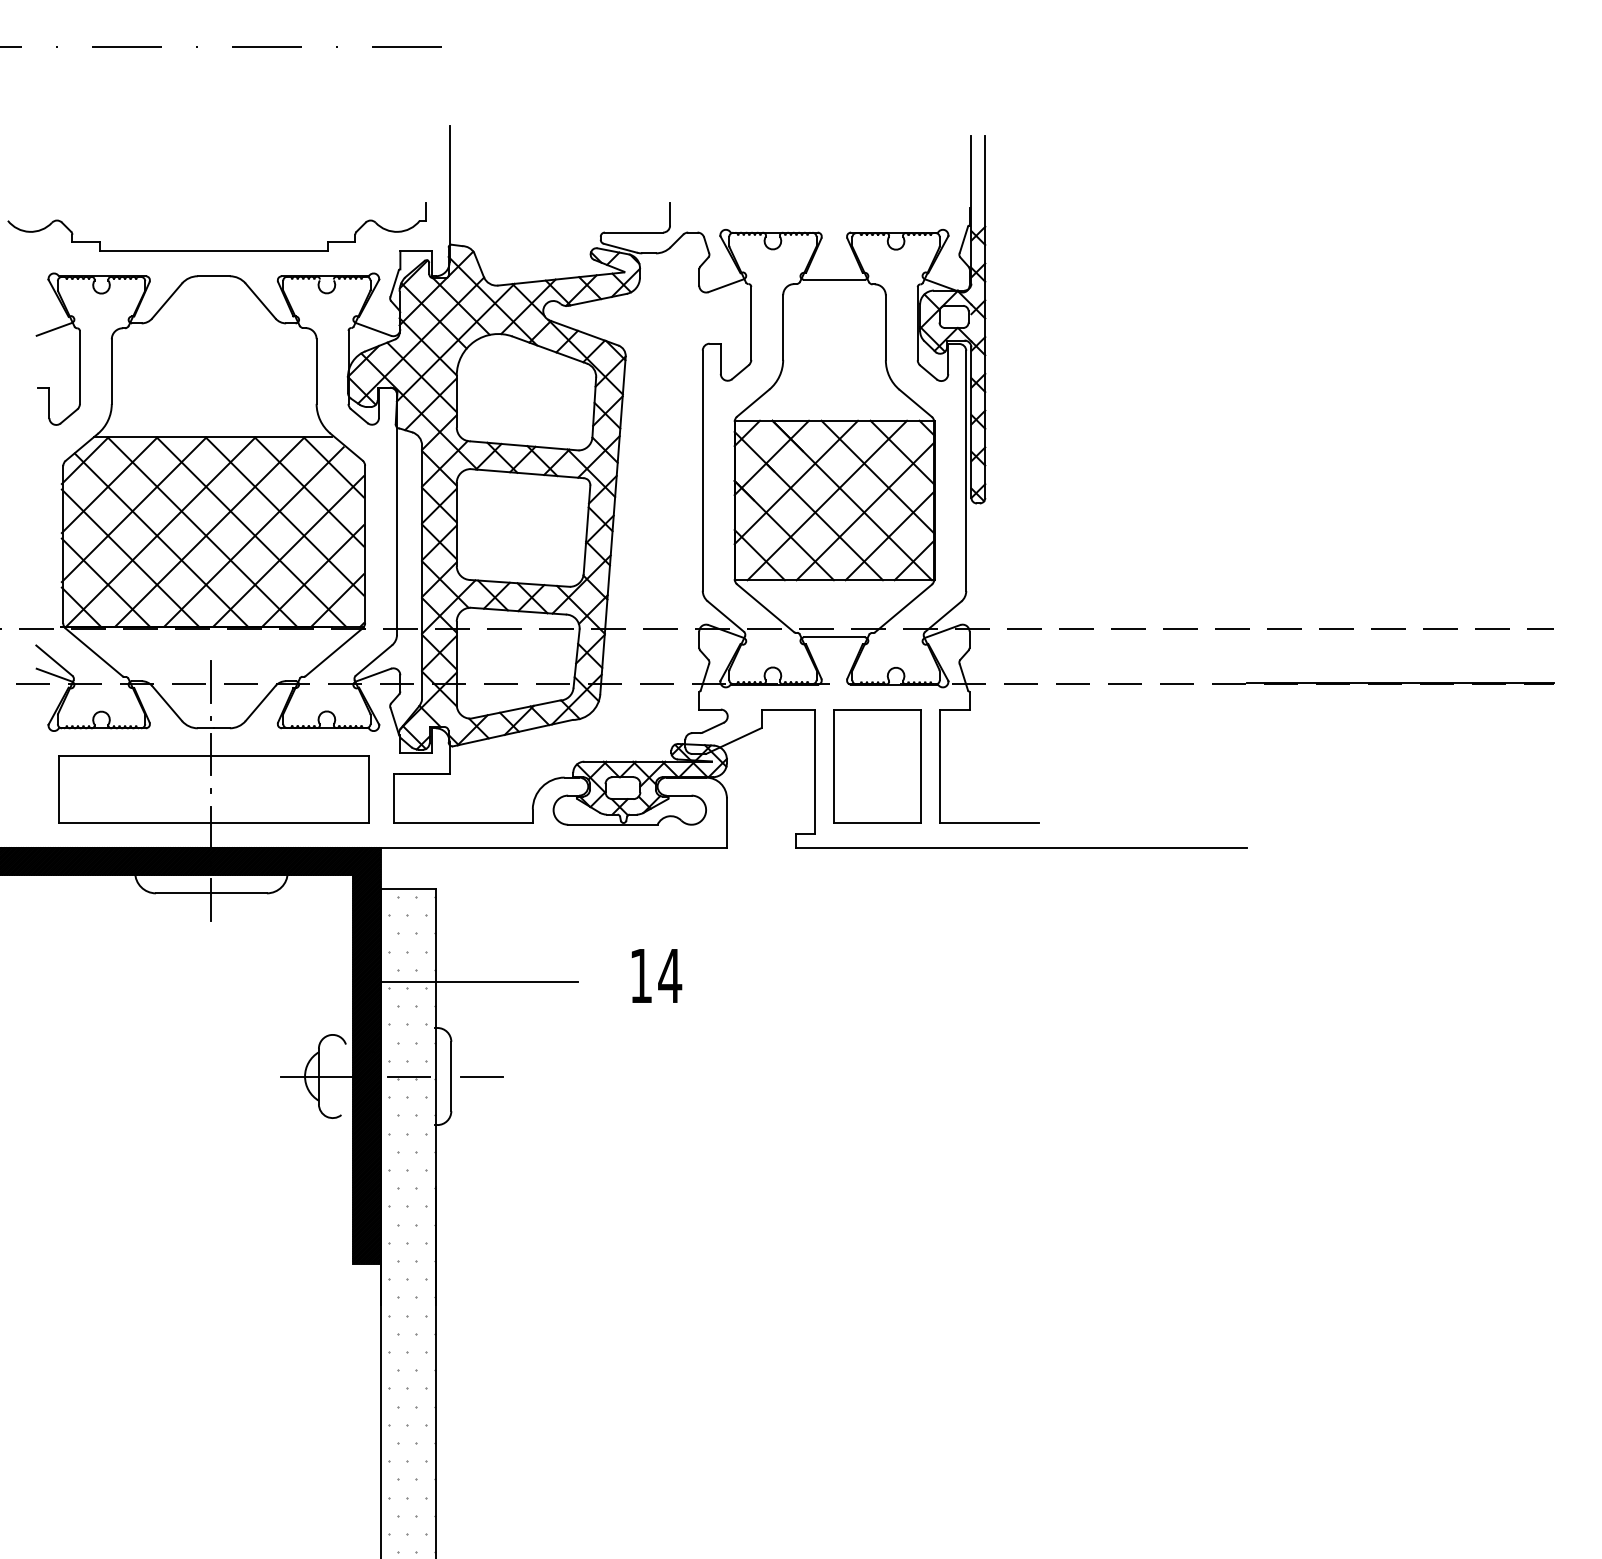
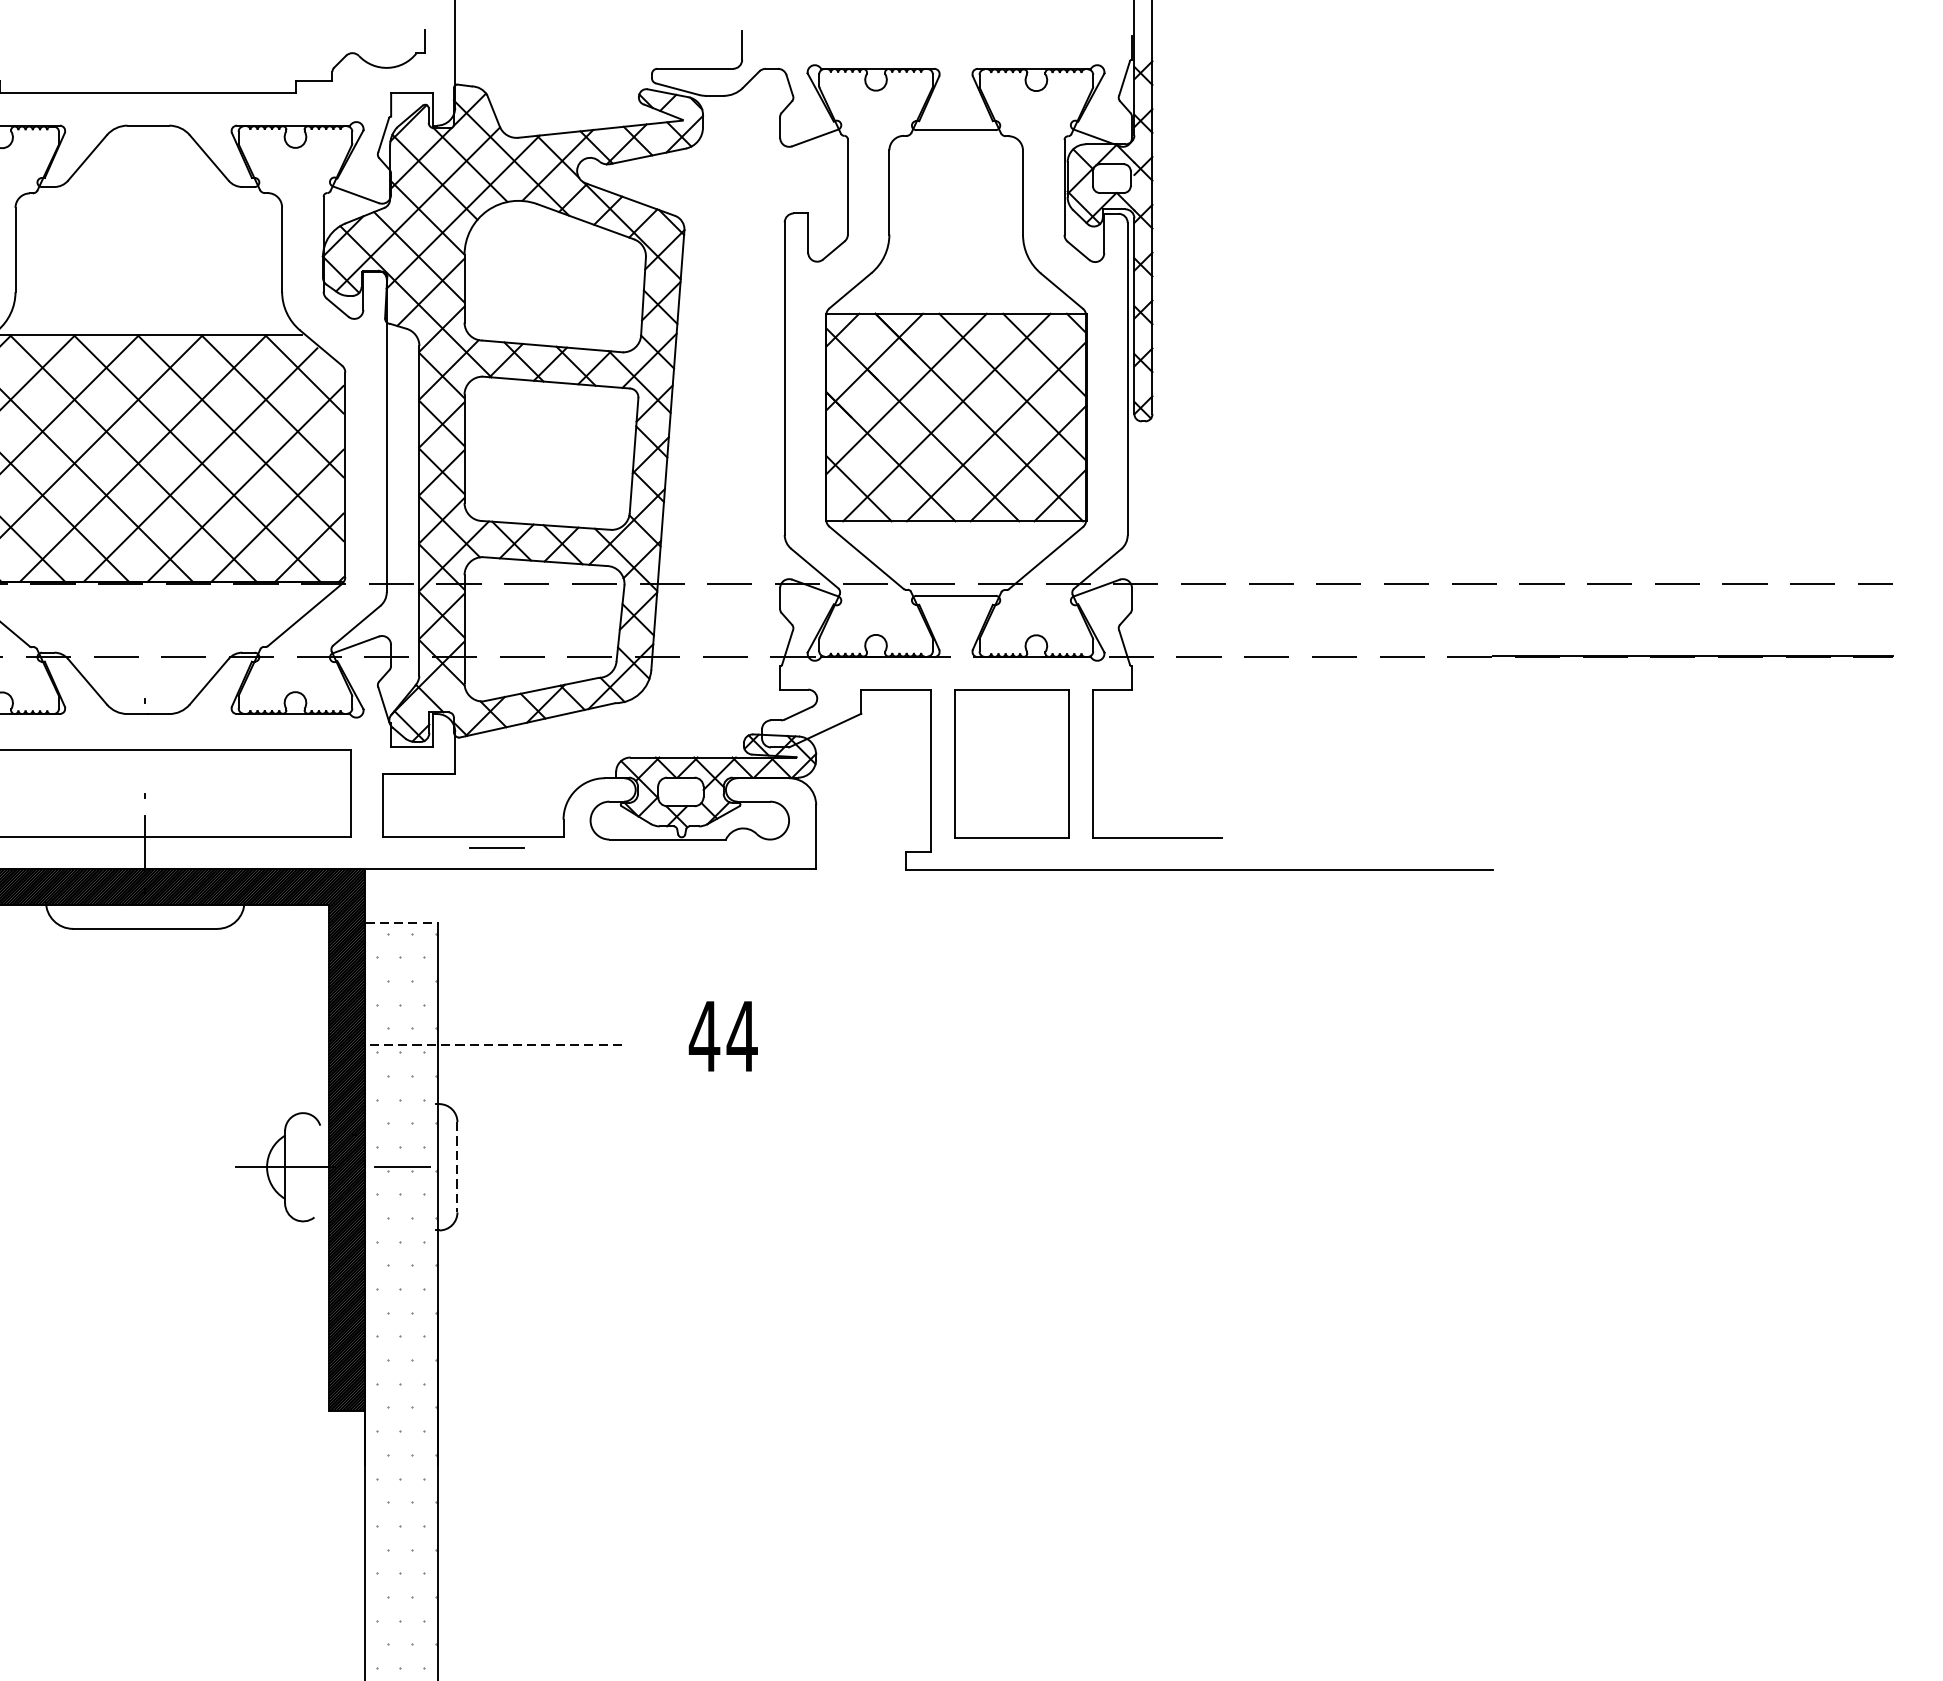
line: (211, 681) -> (145, 653), removed
line: (211, 754) -> (145, 748), removed
line: (408, 889) -> (401, 923), solid -> dashed
line: (211, 900) -> (145, 938), removed
text: (641, 975) -> (704, 1035), 14 -> 44
line: (479, 982) -> (494, 1044), solid -> dashed
line: (451, 1076) -> (457, 1167), solid -> dashed
line: (481, 1076) -> (496, 848), moved

